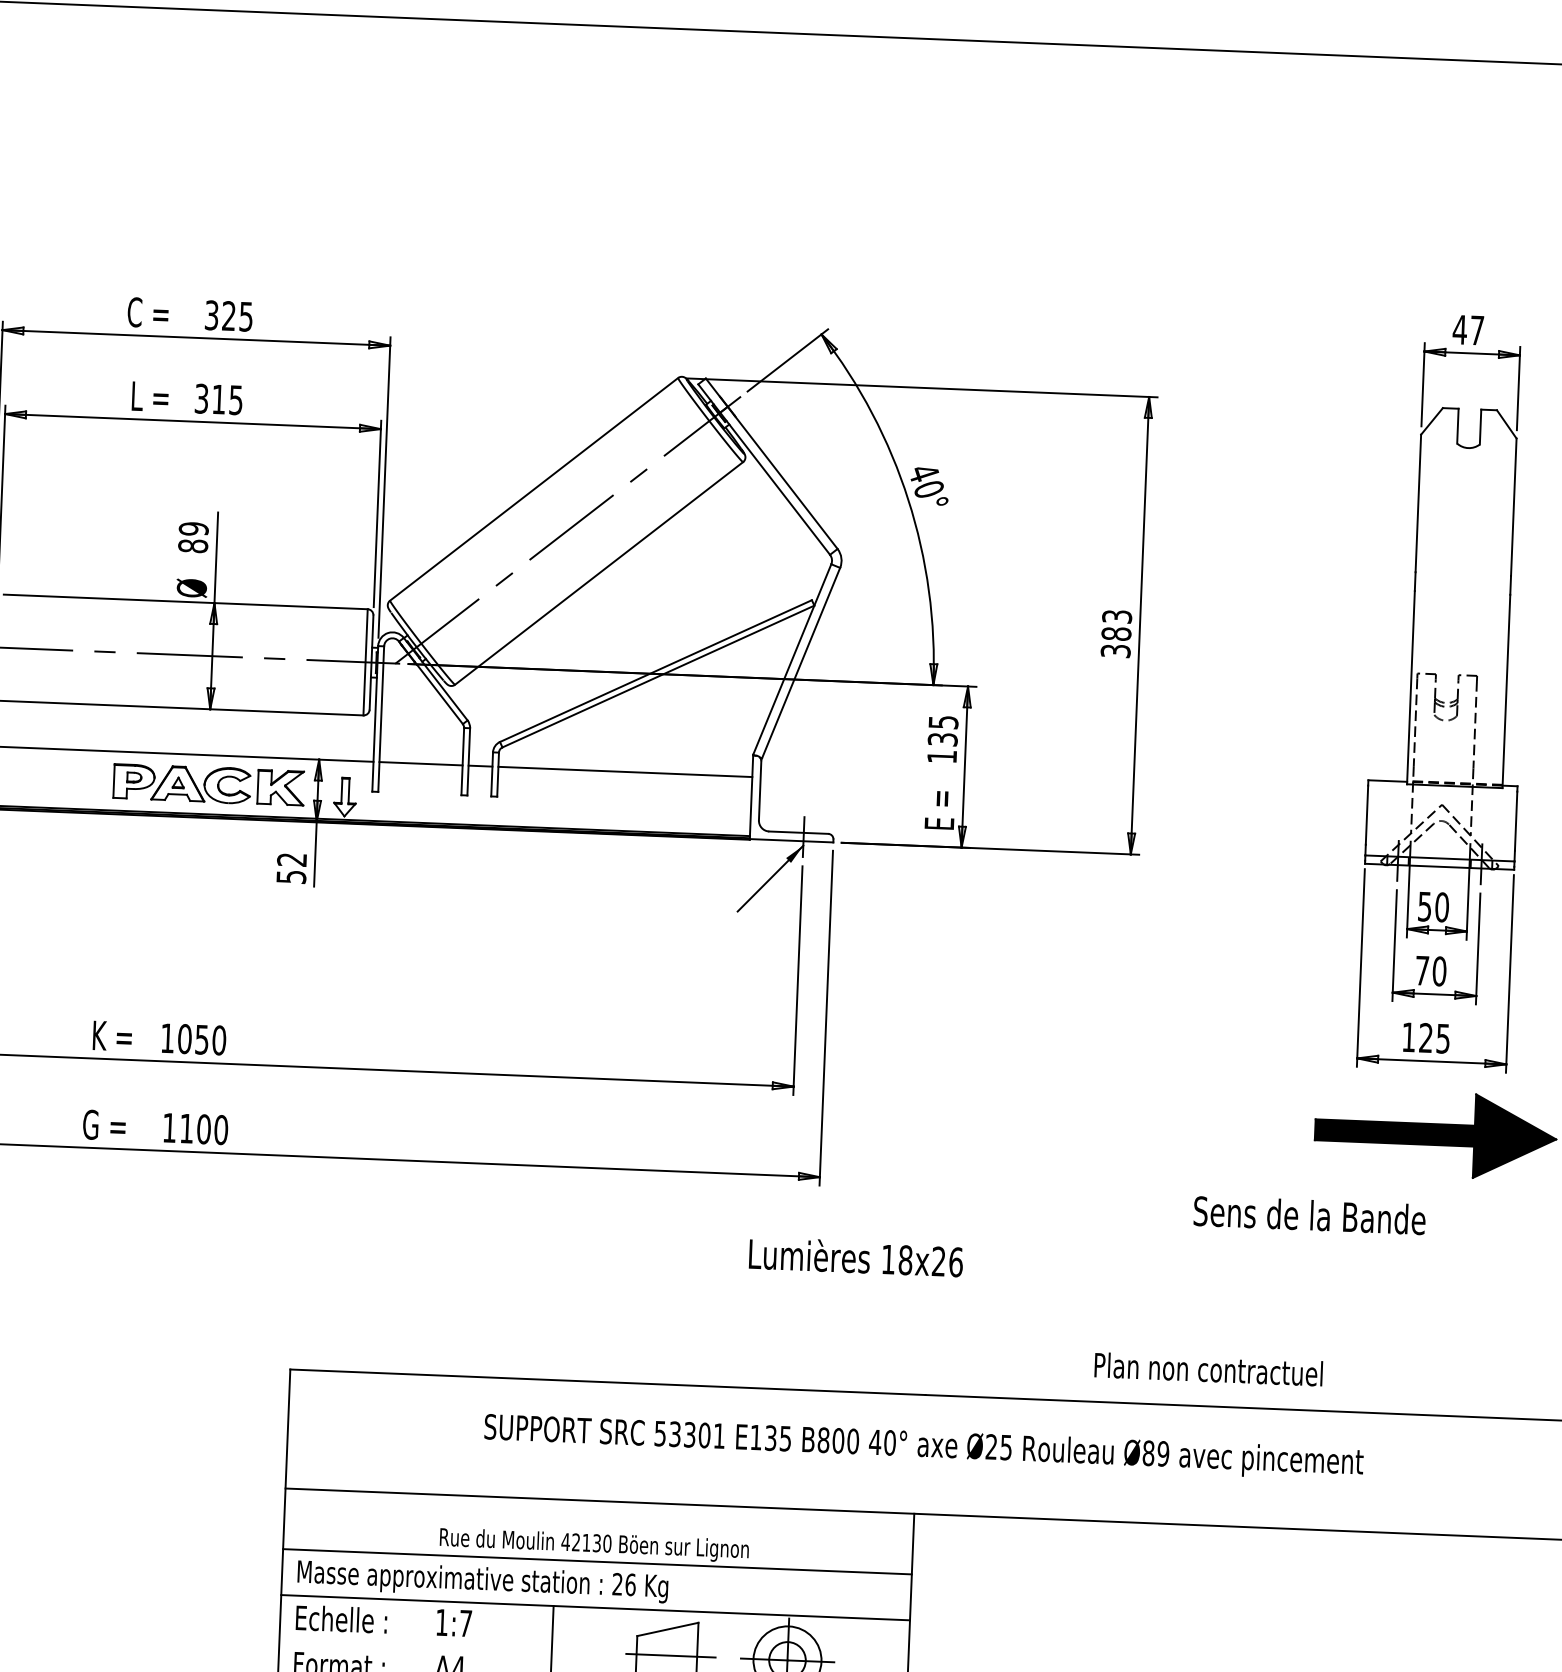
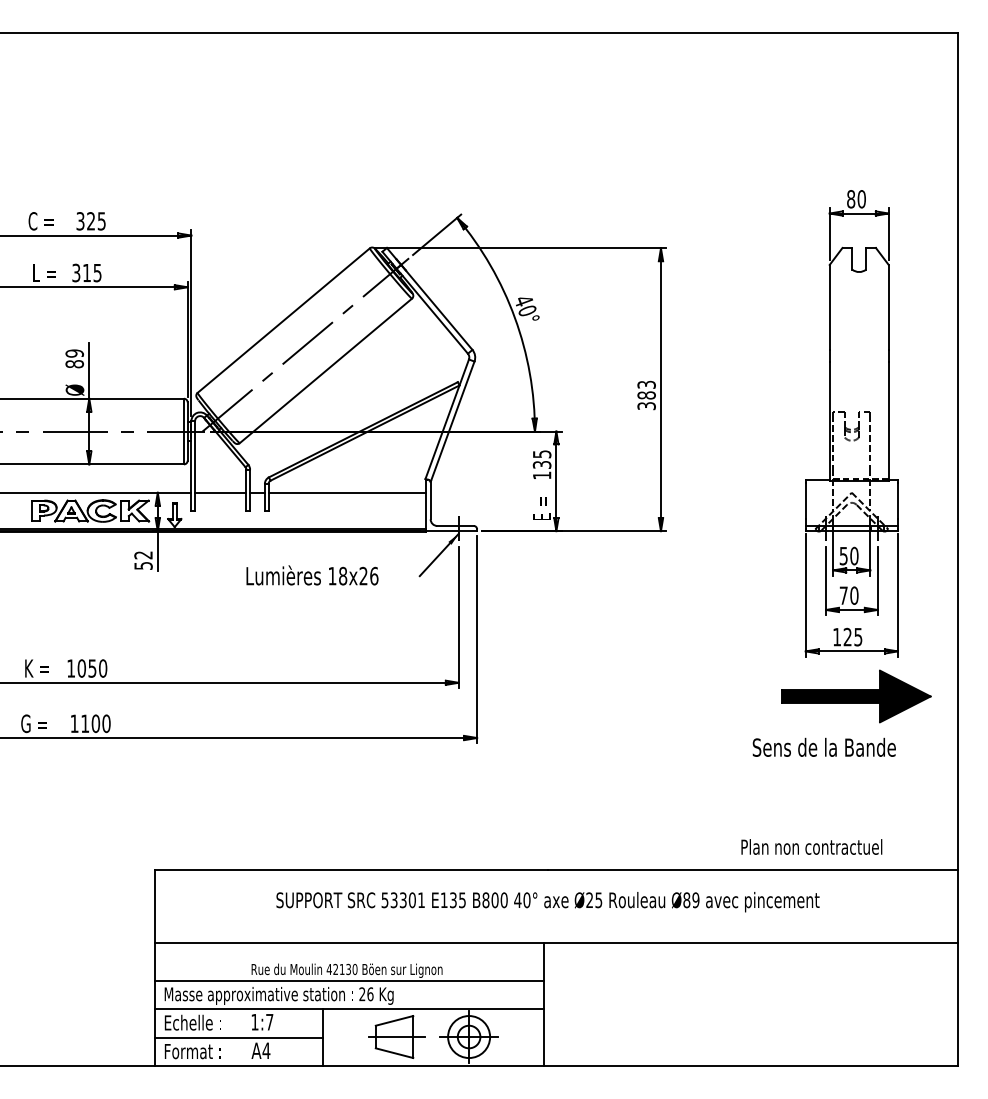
text: (1467, 330) -> (855, 199), 47 -> 80
text: (1308, 1213) -> (823, 746), moved
text: (856, 1257) -> (312, 575), moved
text: (1208, 1368) -> (811, 846), moved
line: (415, 1646) -> (239, 1037), added

